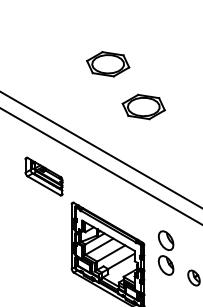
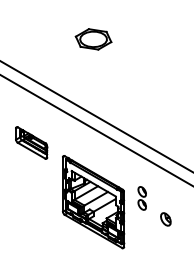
part: (143, 107) -> (123, 75), removed
part: (43, 176) -> (31, 142), moved
part: (165, 253) -> (141, 198), size x0.62

